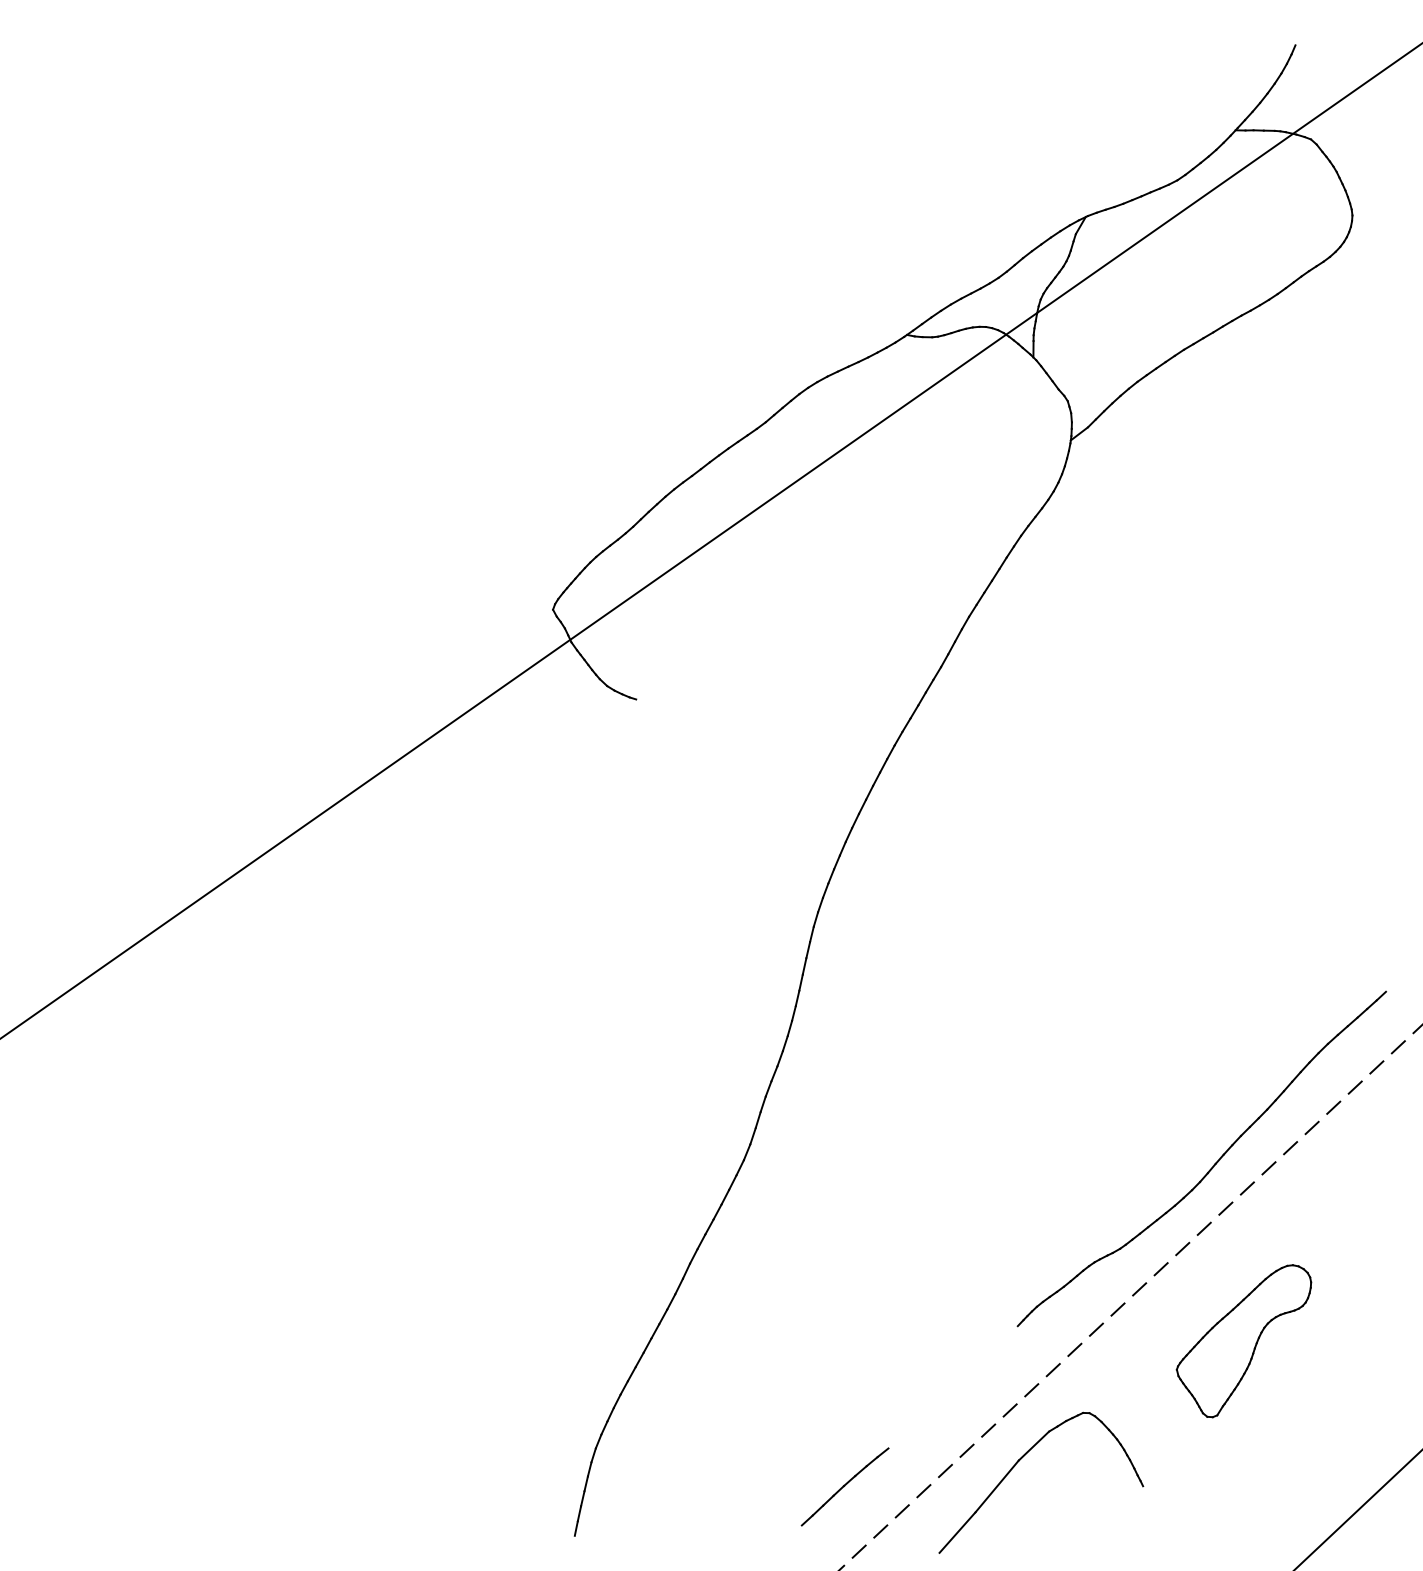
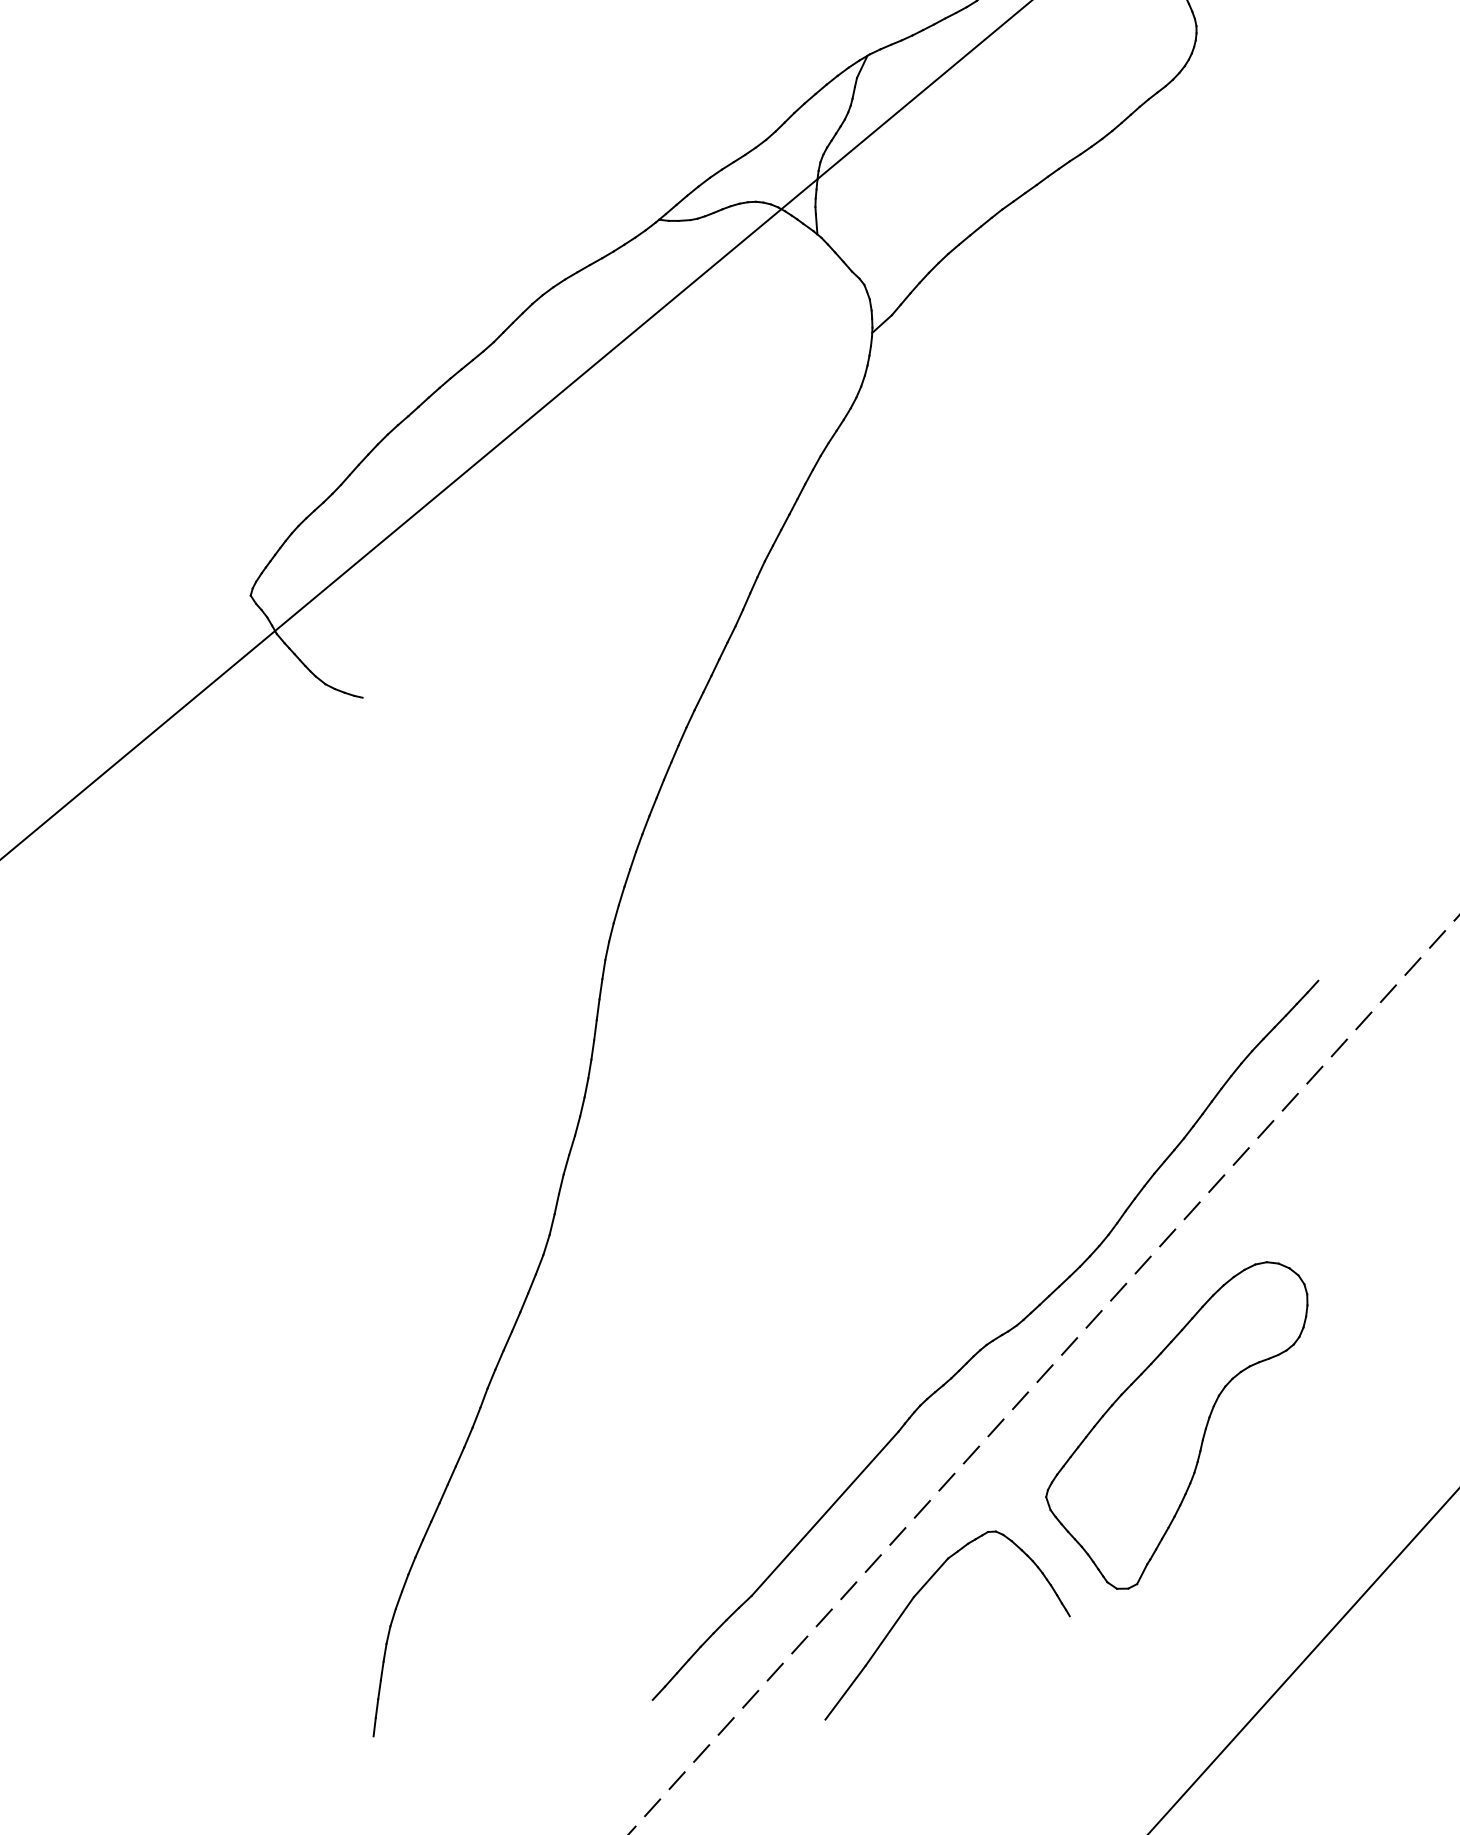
part: (1243, 1340) -> (1178, 1425), size x1.67
line: (952, 1387) -> (824, 1514), added

